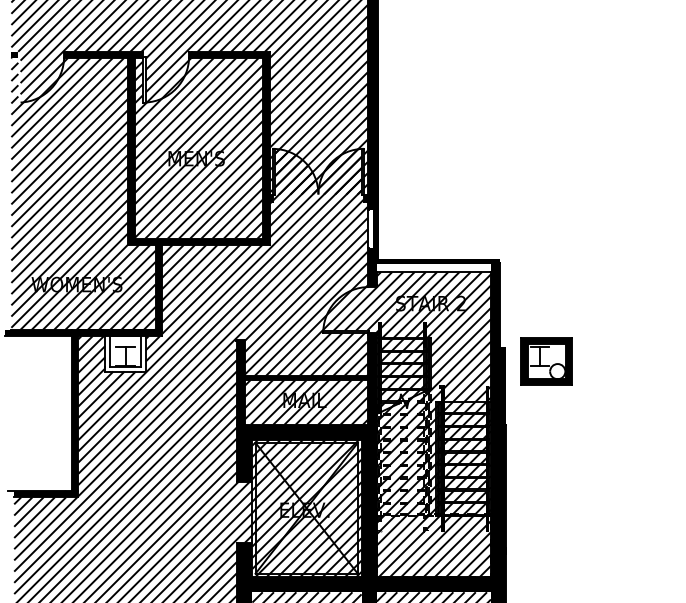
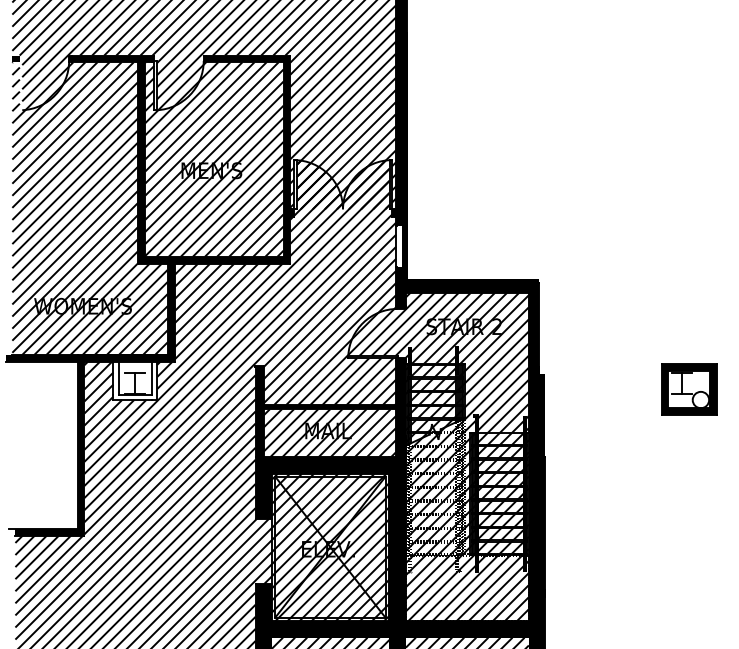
fill: (433, 267) -> (466, 287), added
part: (546, 361) -> (688, 389), moved

